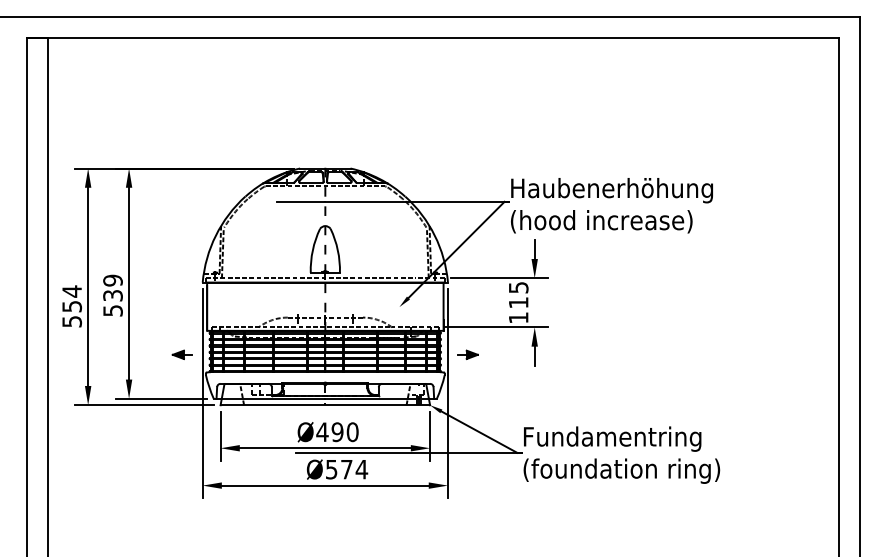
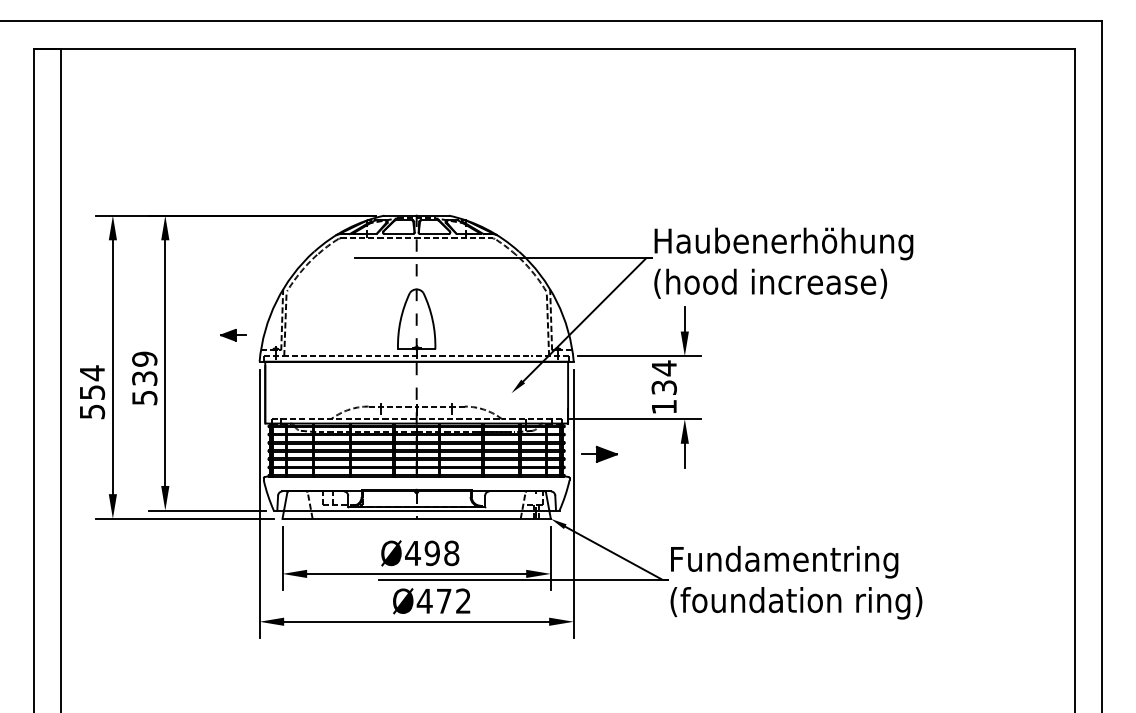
text: (518, 294) -> (663, 377), 115 -> 134
part: (468, 354) -> (599, 453), size x1.4
part: (182, 355) -> (233, 335), moved
text: (352, 432) -> (451, 553), Ø490 -> Ø498
text: (346, 469) -> (443, 600), Ø574 -> Ø472

